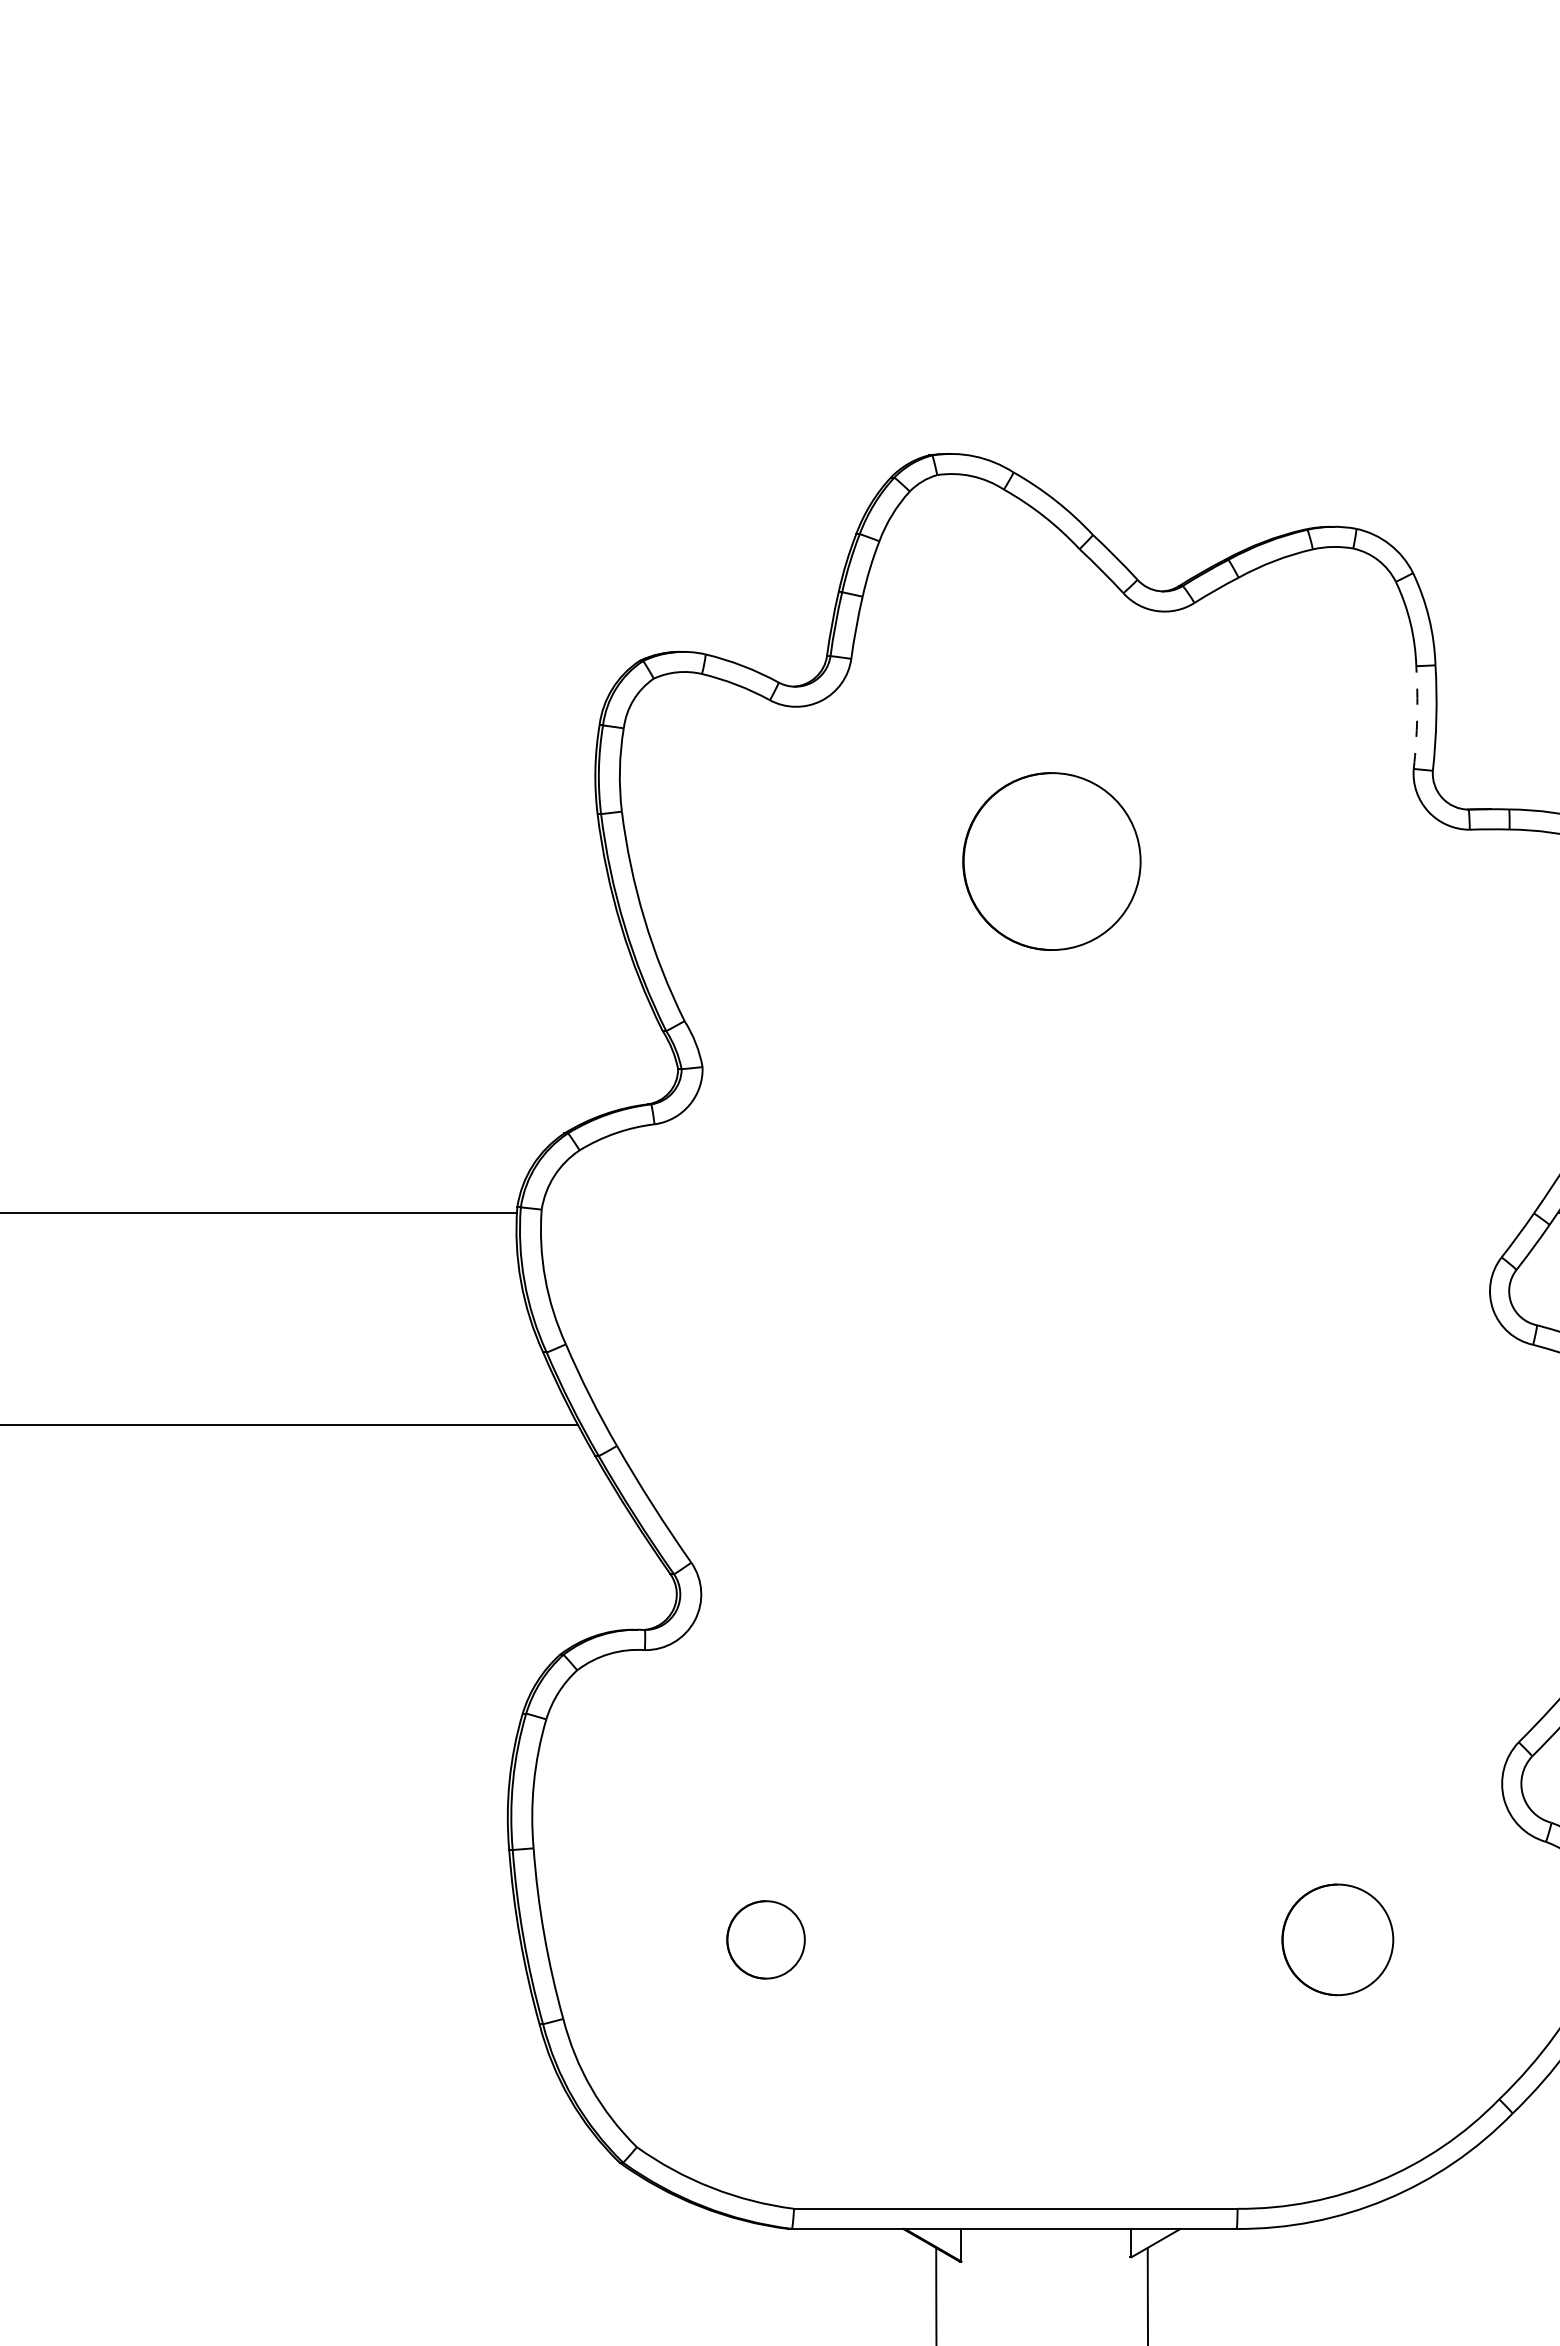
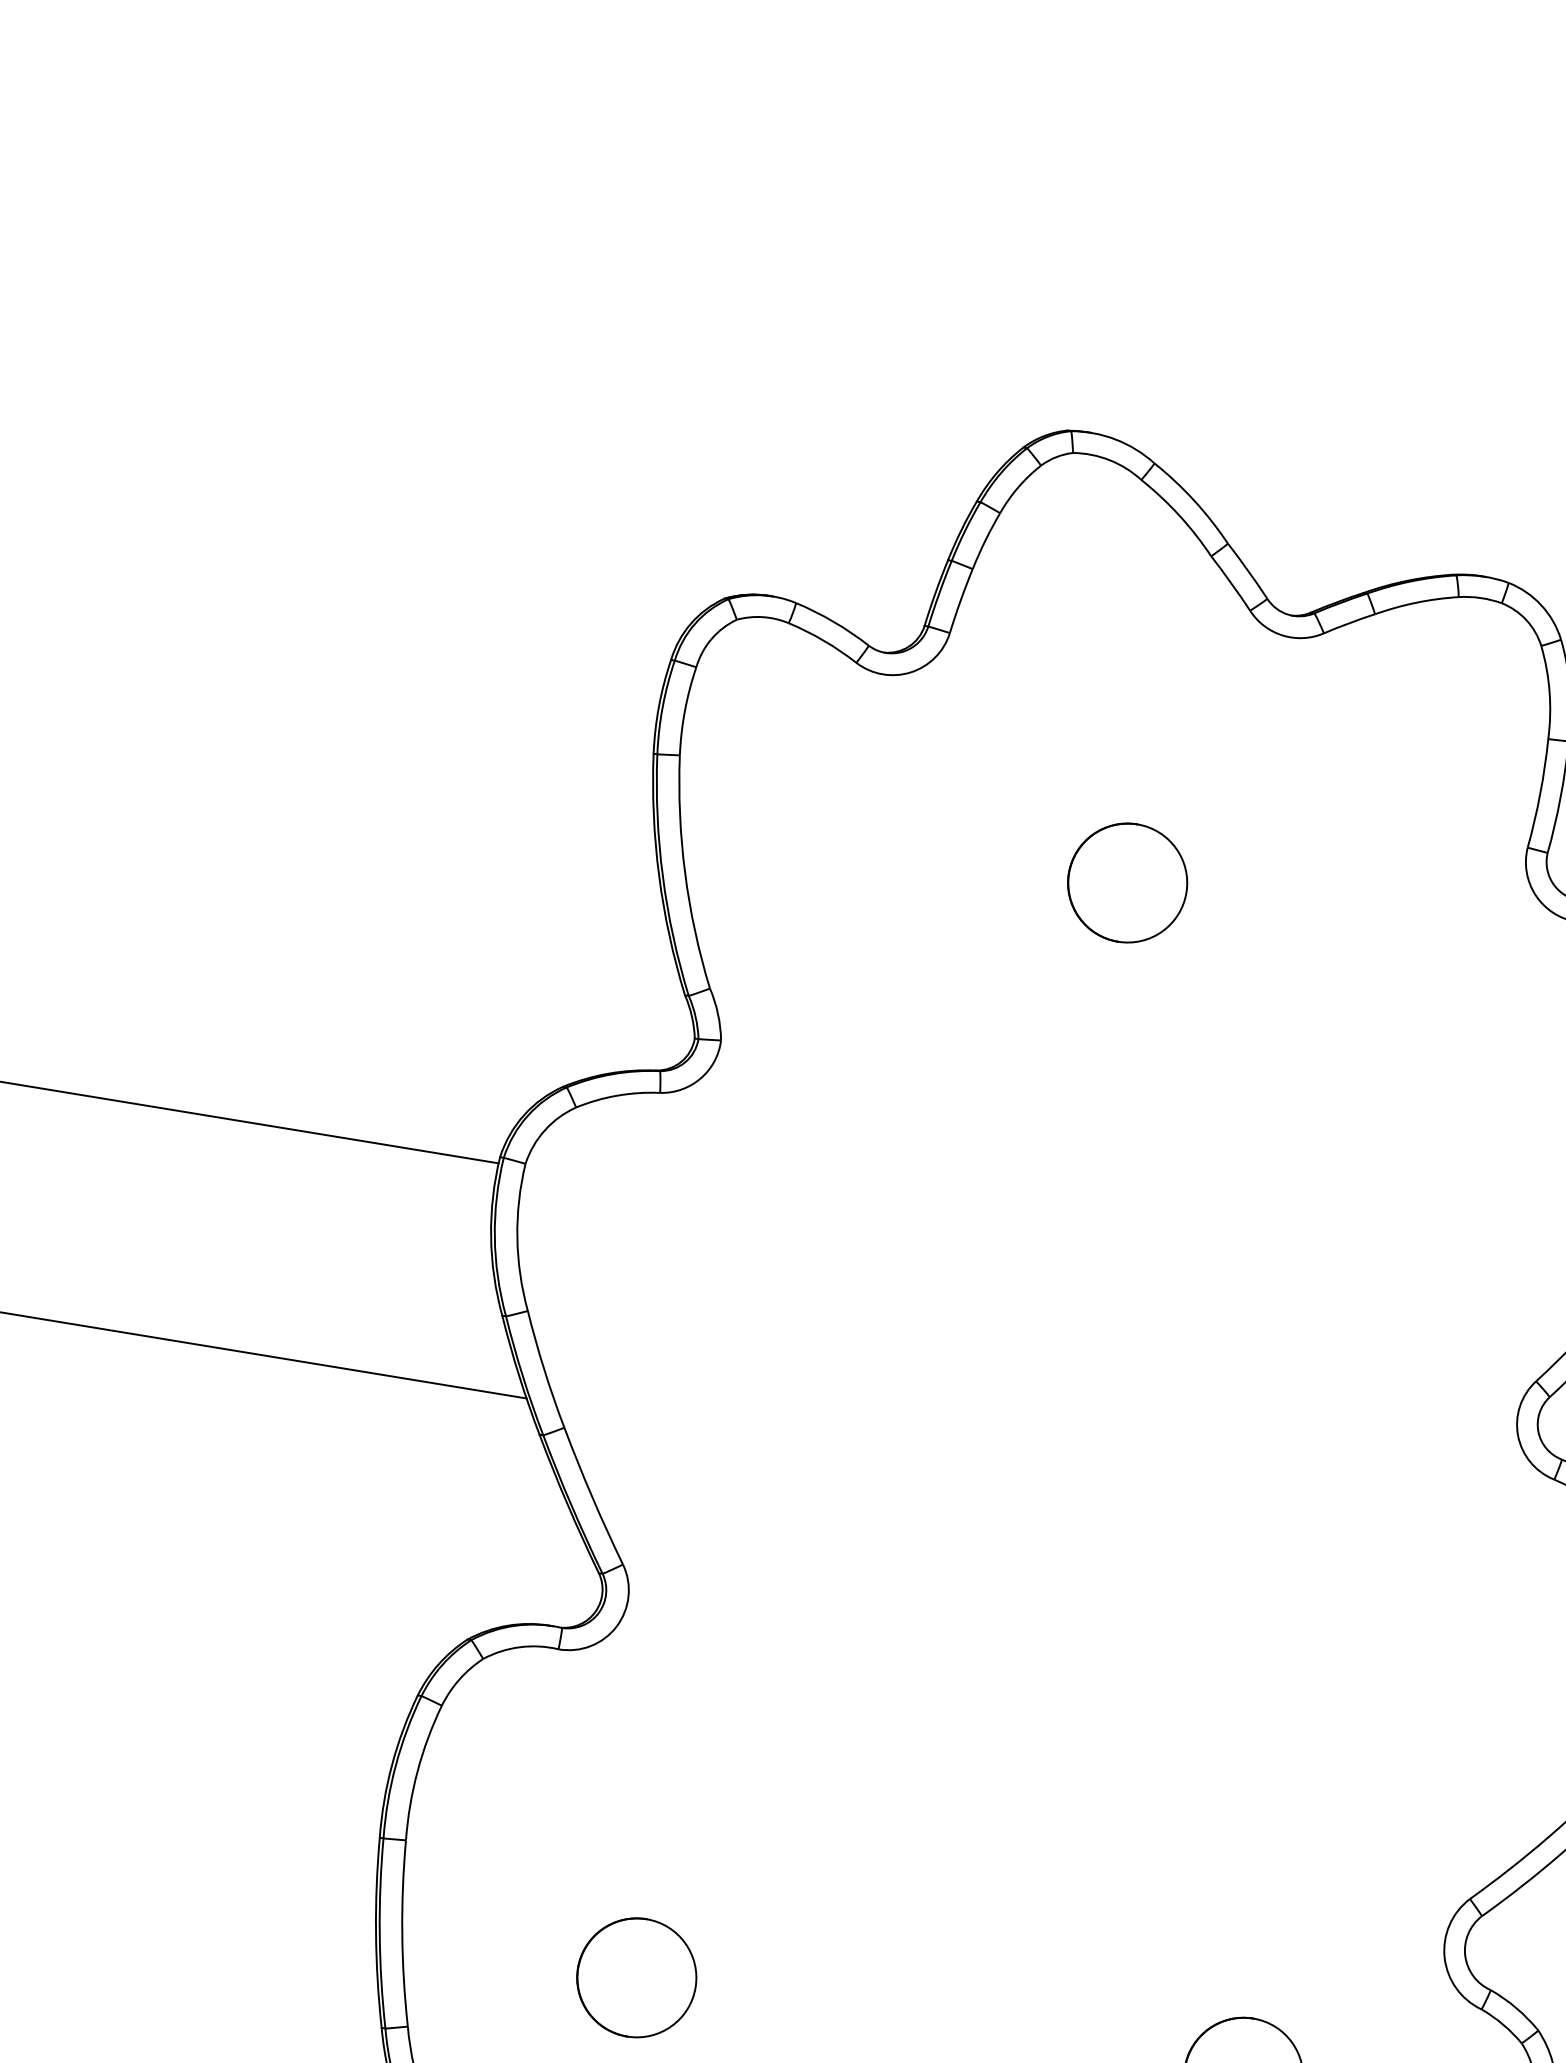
arc: (1417, 717) -> (1540, 793), dashed -> solid
part: (1051, 861) -> (1127, 882), size x0.62
part: (765, 1939) -> (636, 1977), size x1.43

